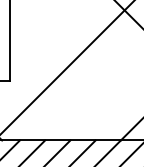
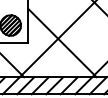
line: (68, 81) -> (62, 43), added

